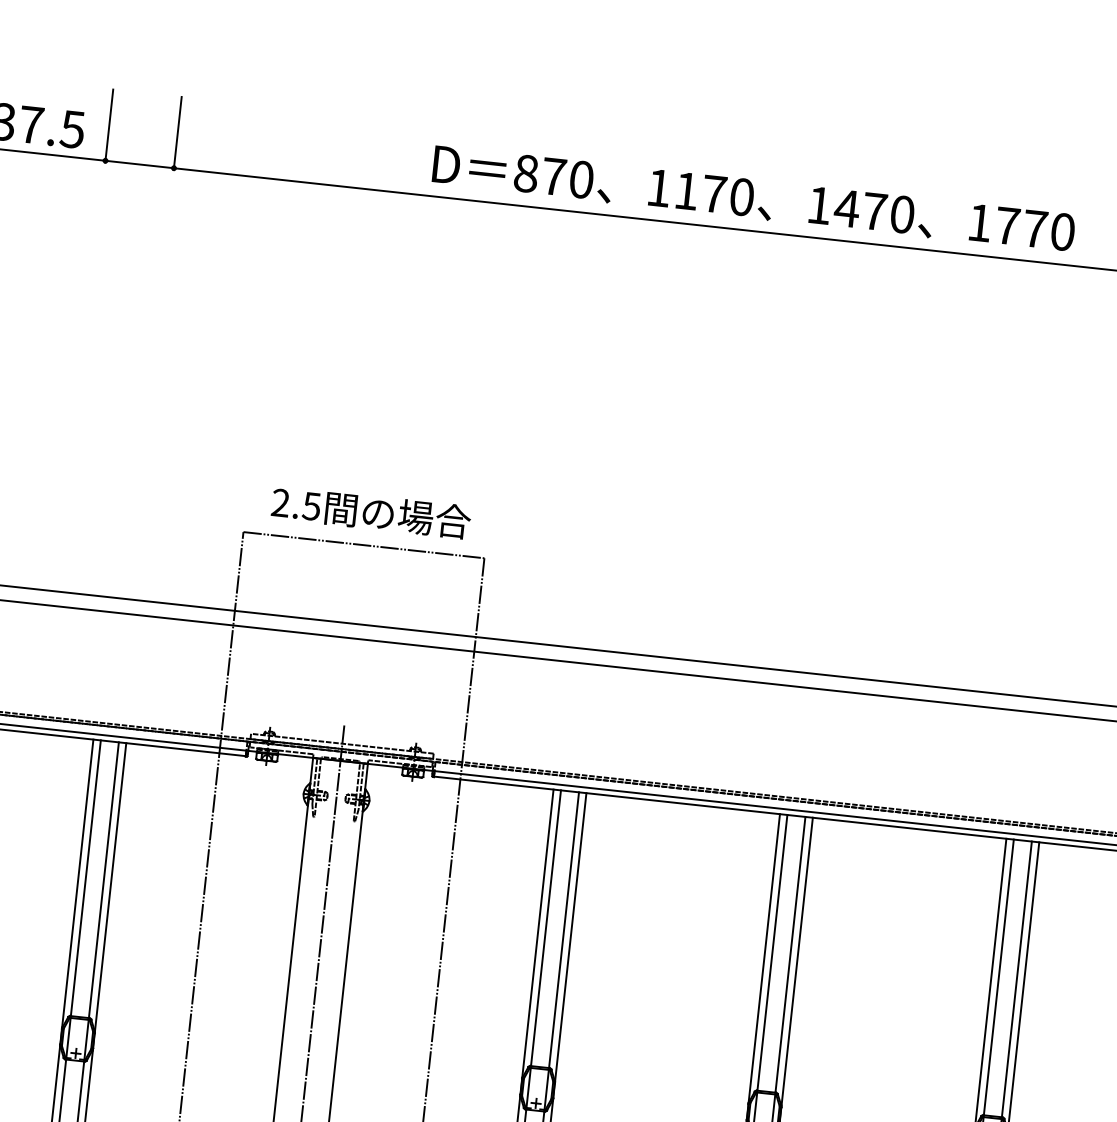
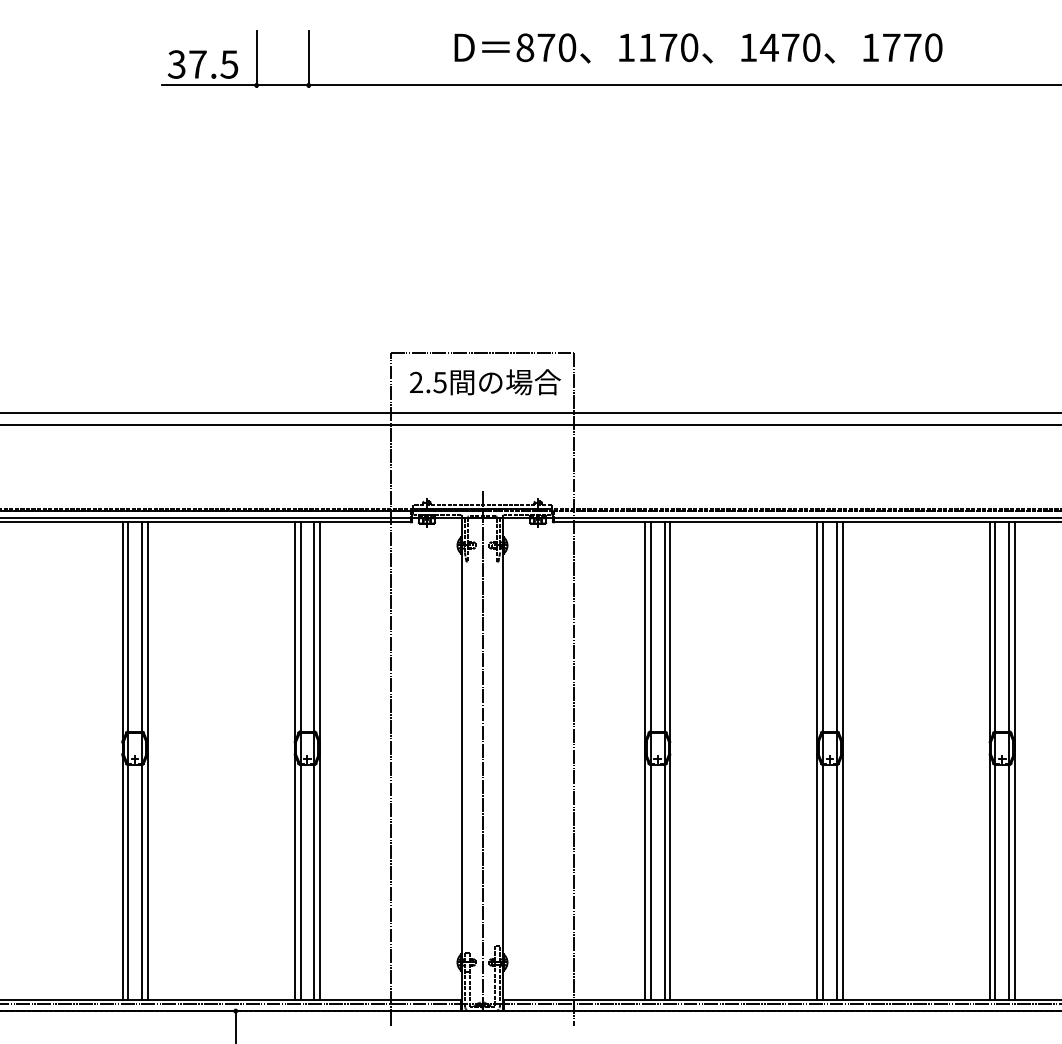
text: (753, 199) -> (698, 48), moved
text: (371, 512) -> (485, 382), moved

